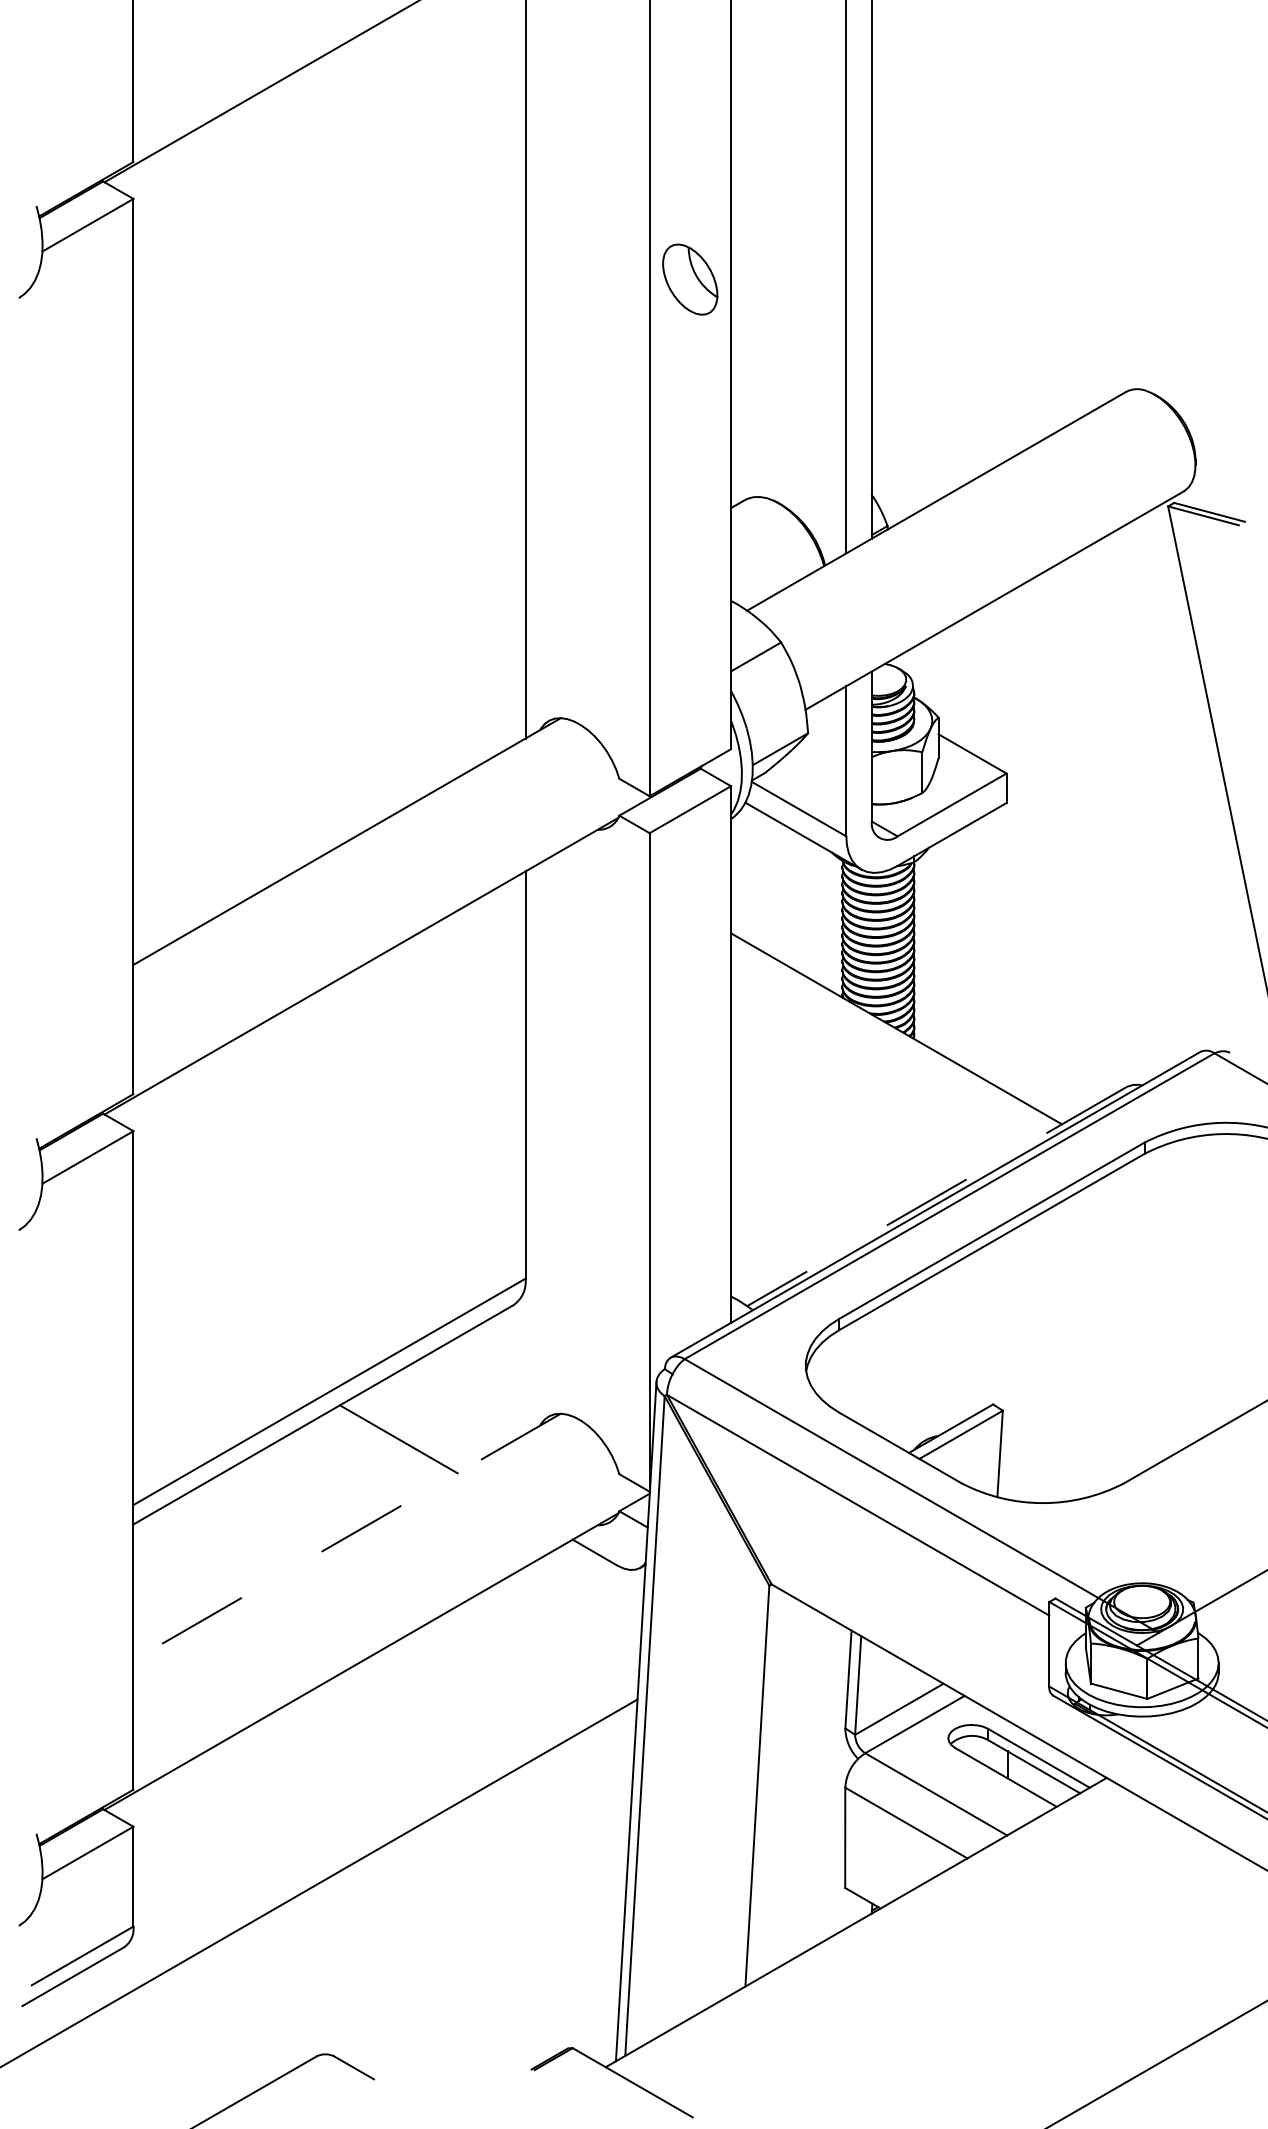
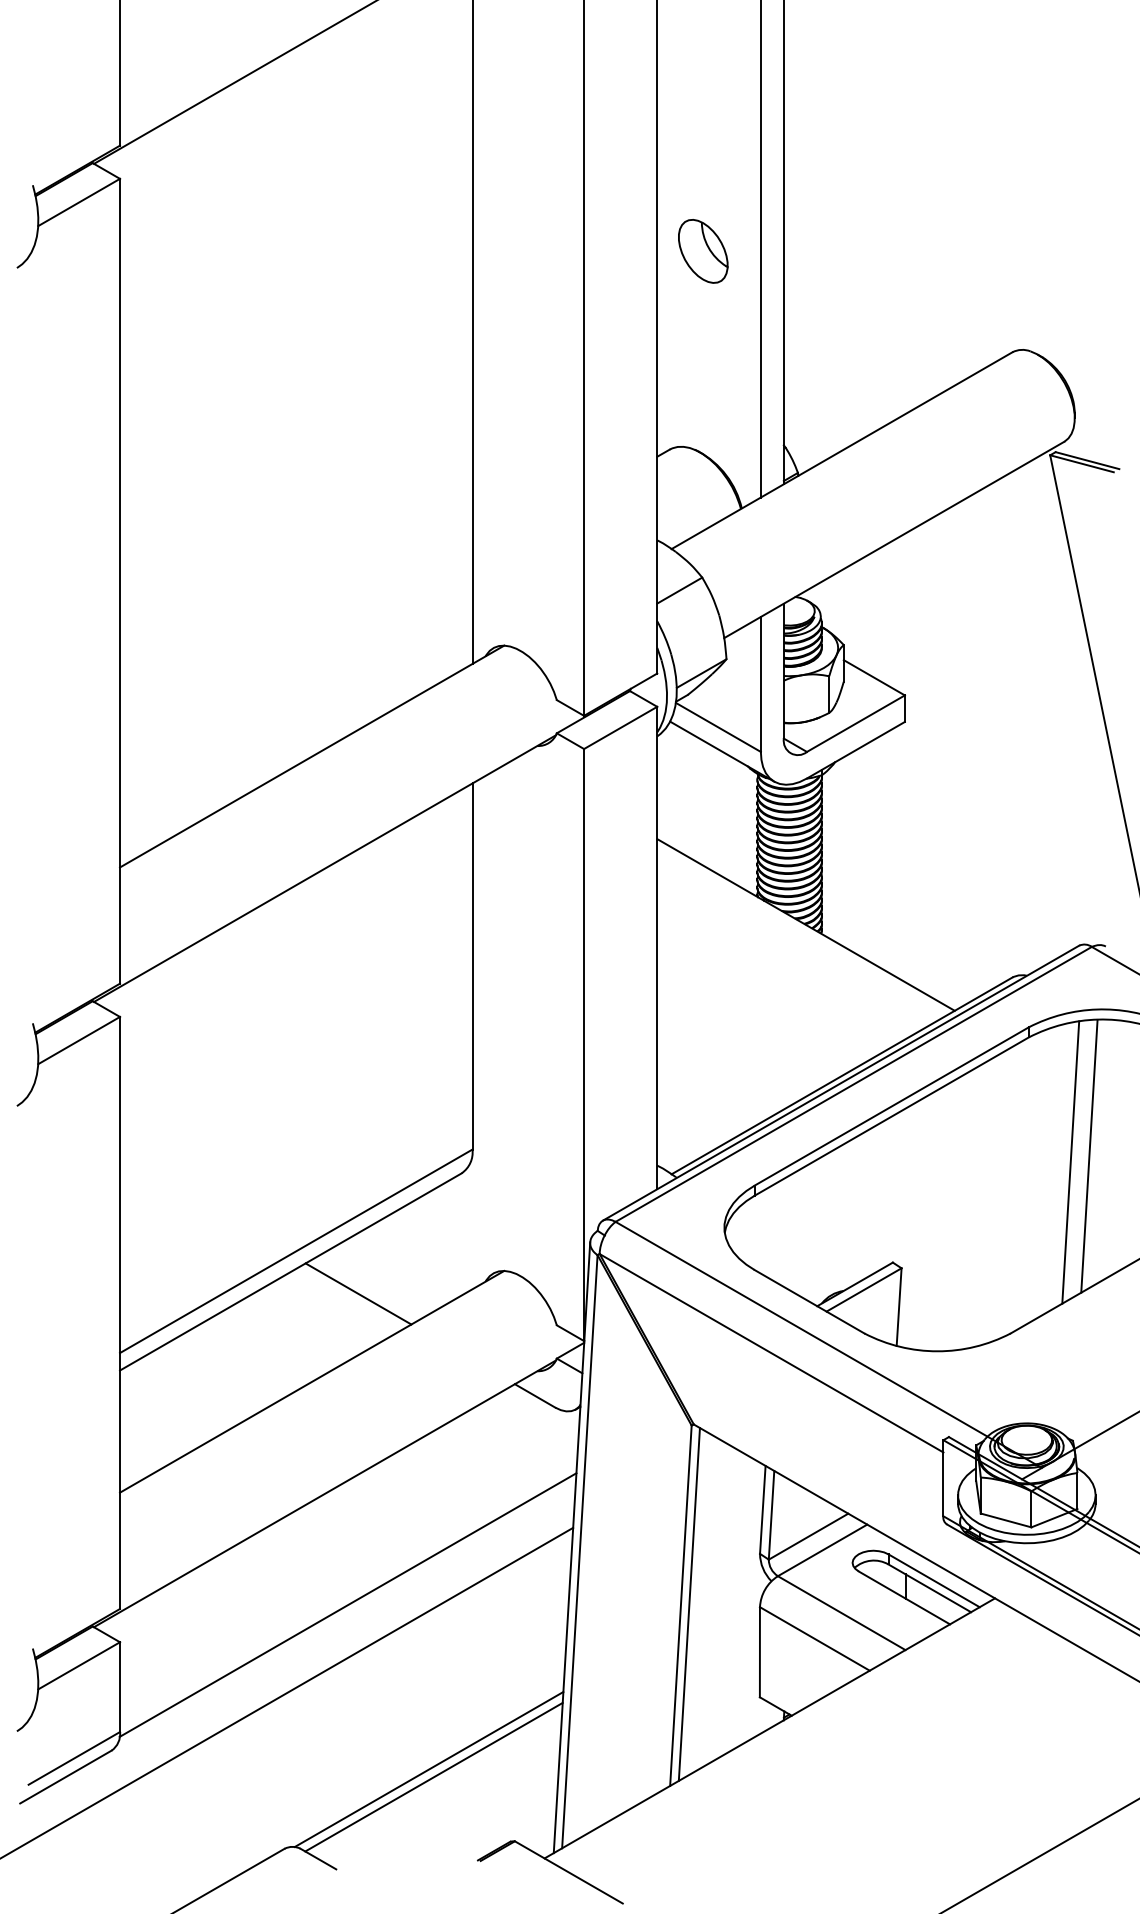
part: (690, 279) -> (703, 251), moved
line: (936, 1196) -> (841, 1075), dashed -> solid
line: (1211, 1285) -> (1089, 1155), added
line: (1190, 1293) -> (1070, 1162), added
line: (347, 1537) -> (312, 1382), dashed -> solid
line: (766, 1784) -> (689, 1604), added
line: (387, 1785) -> (348, 1605), added
line: (476, 1968) -> (428, 1769), added
line: (482, 1976) -> (433, 1776), added

